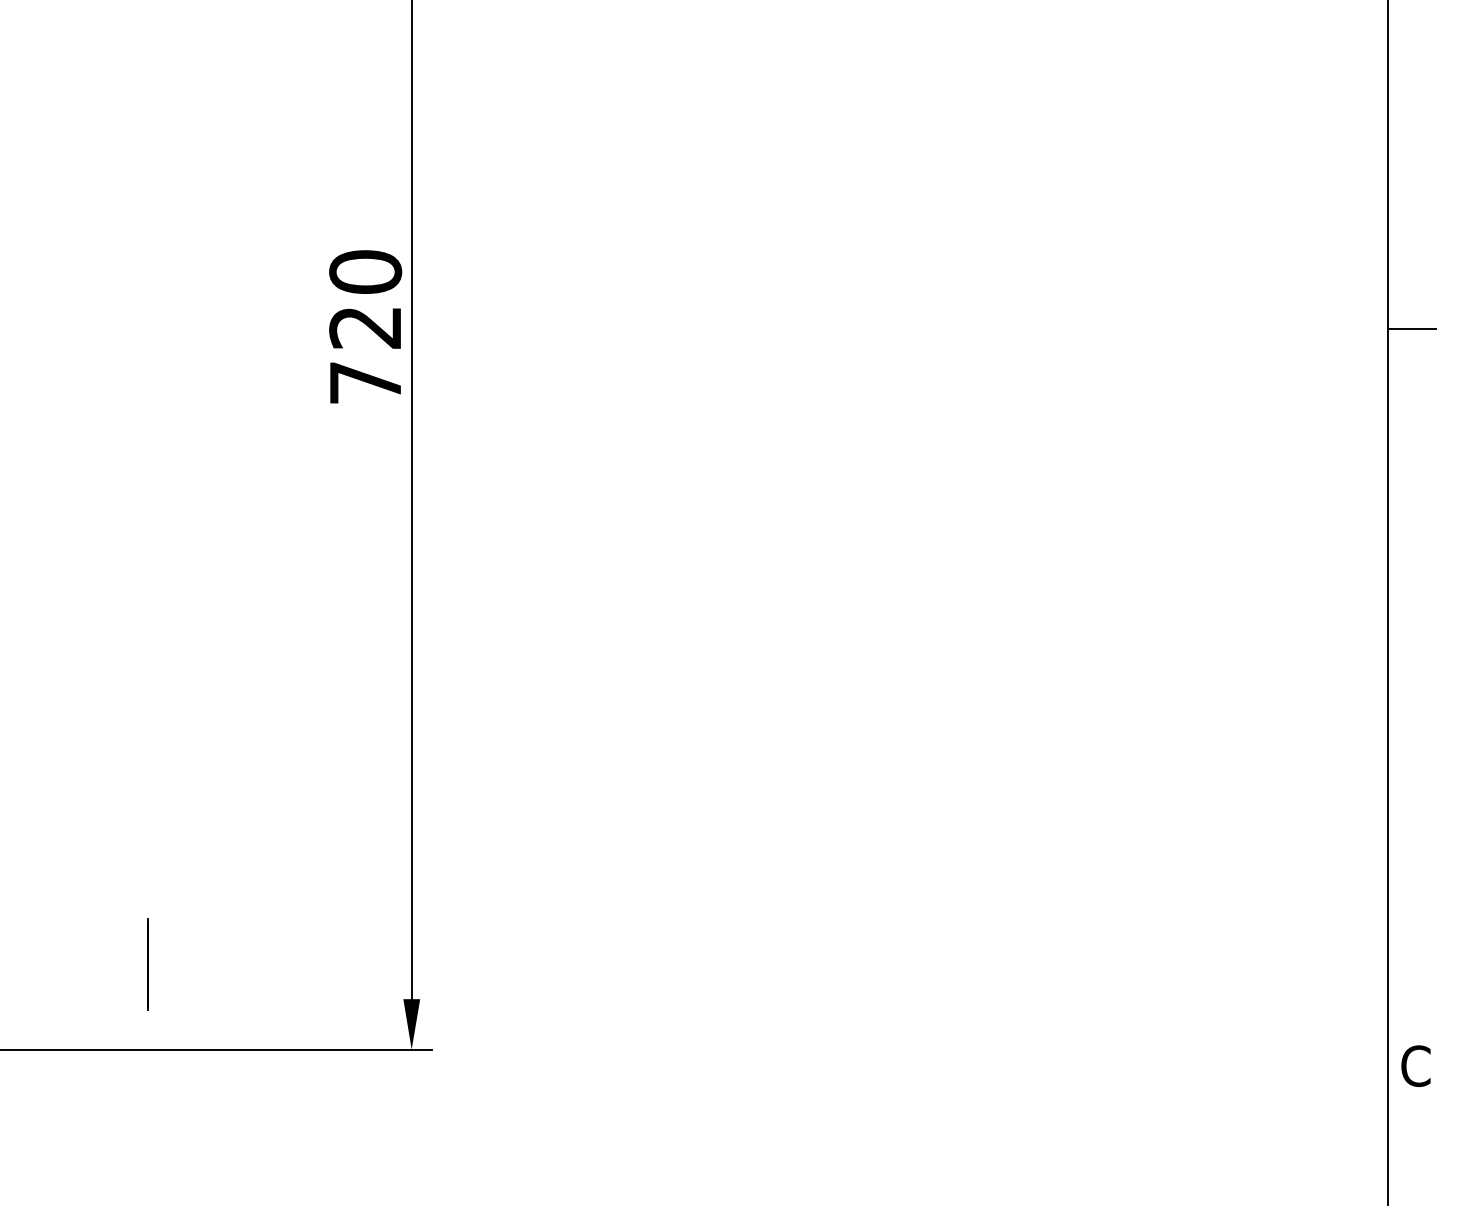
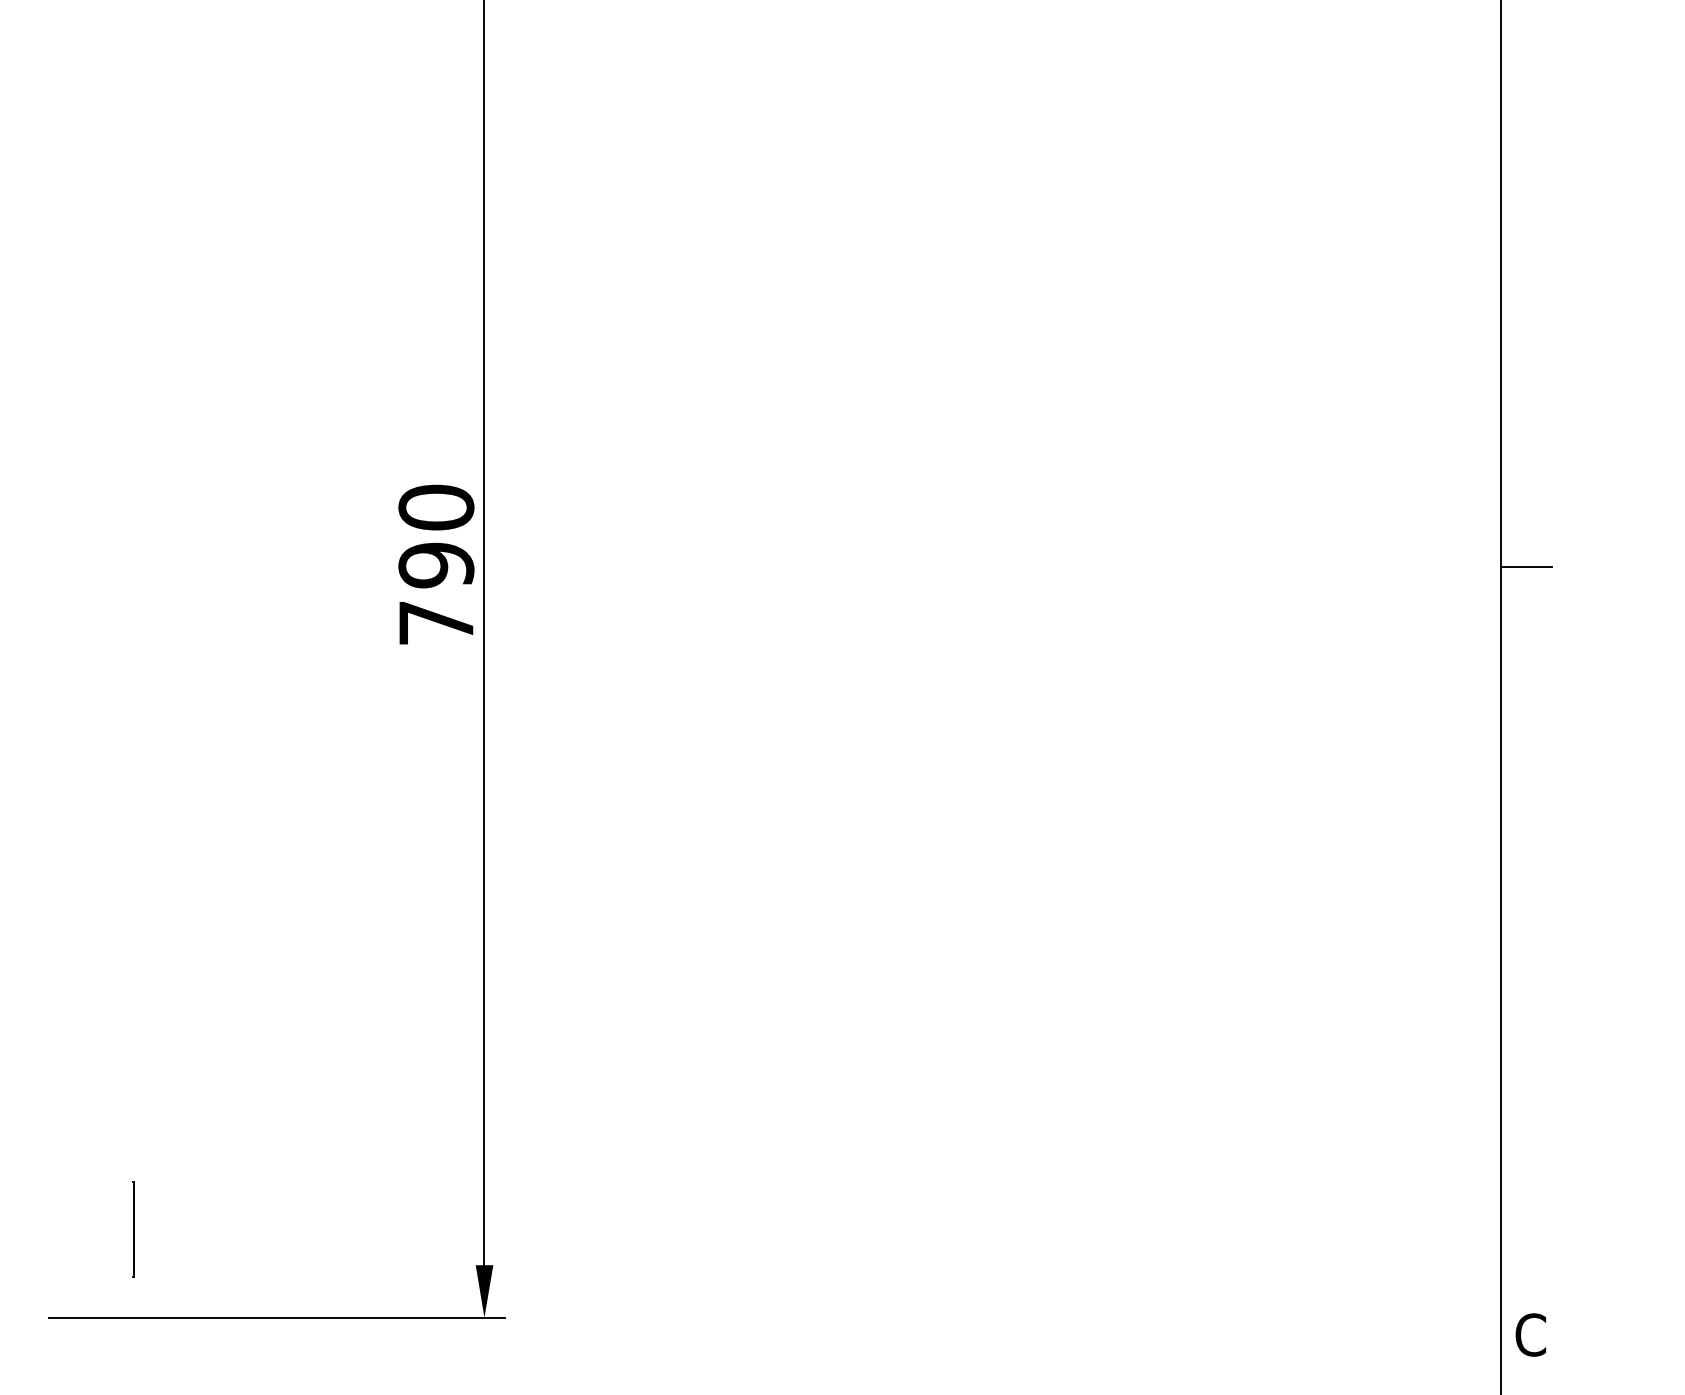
text: (365, 327) -> (436, 565), 720 -> 790
line: (147, 964) -> (133, 1229), moved

